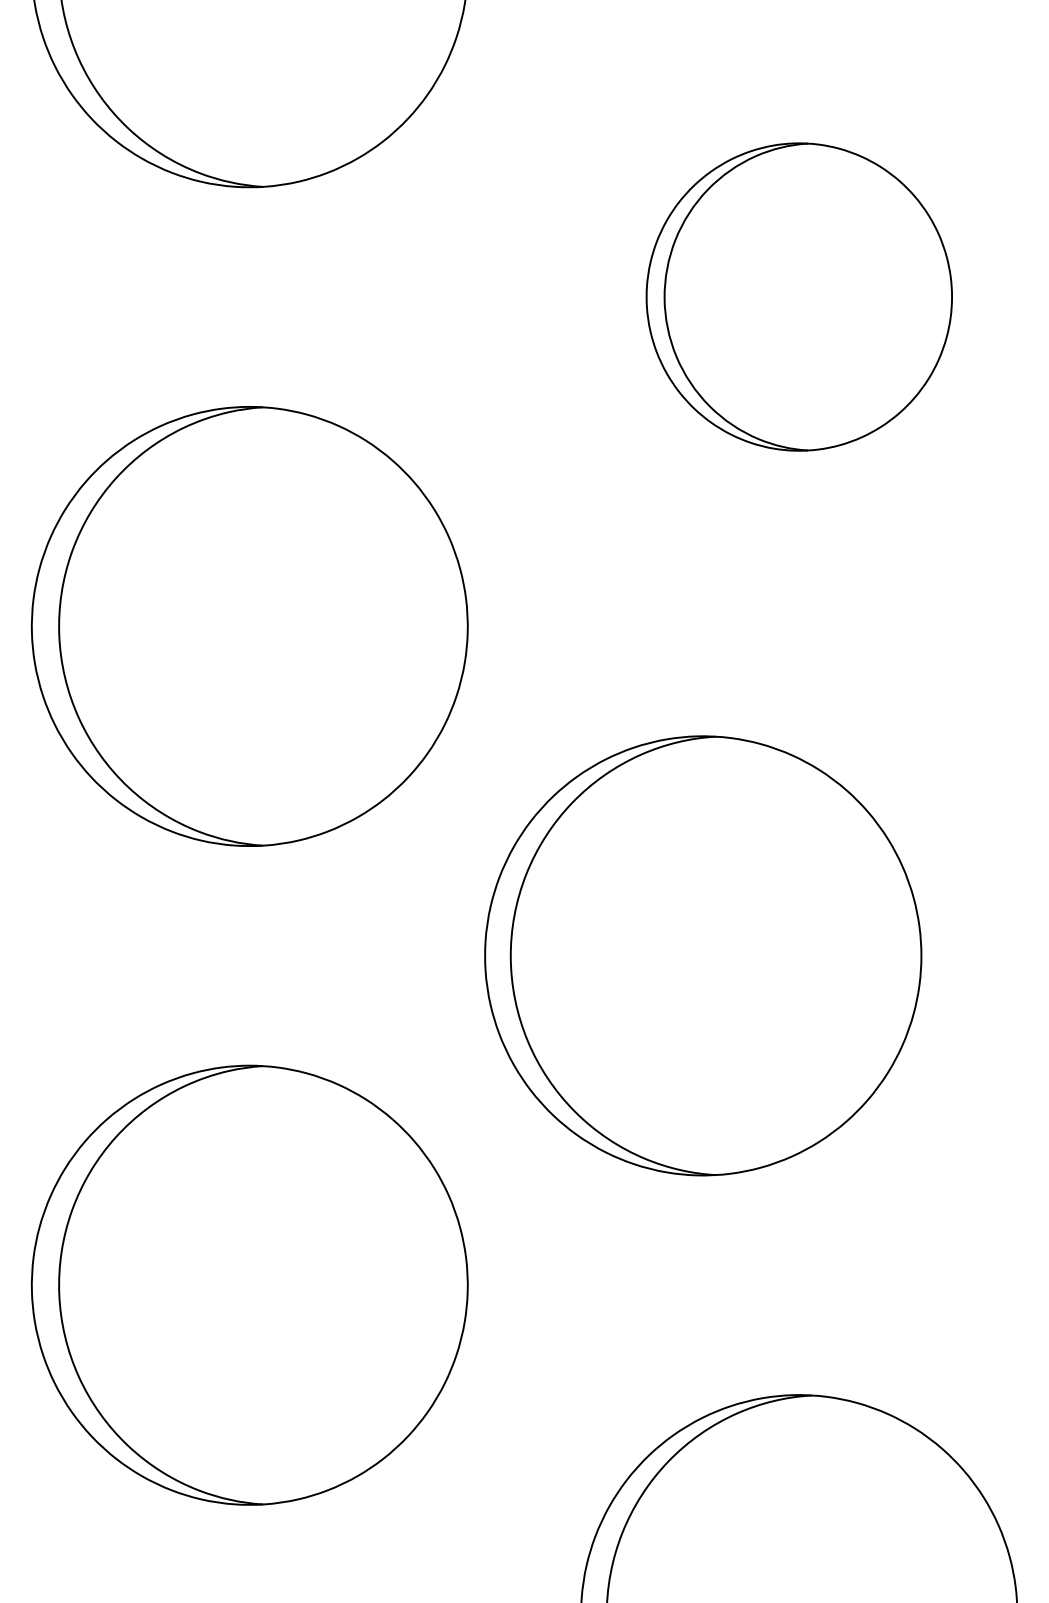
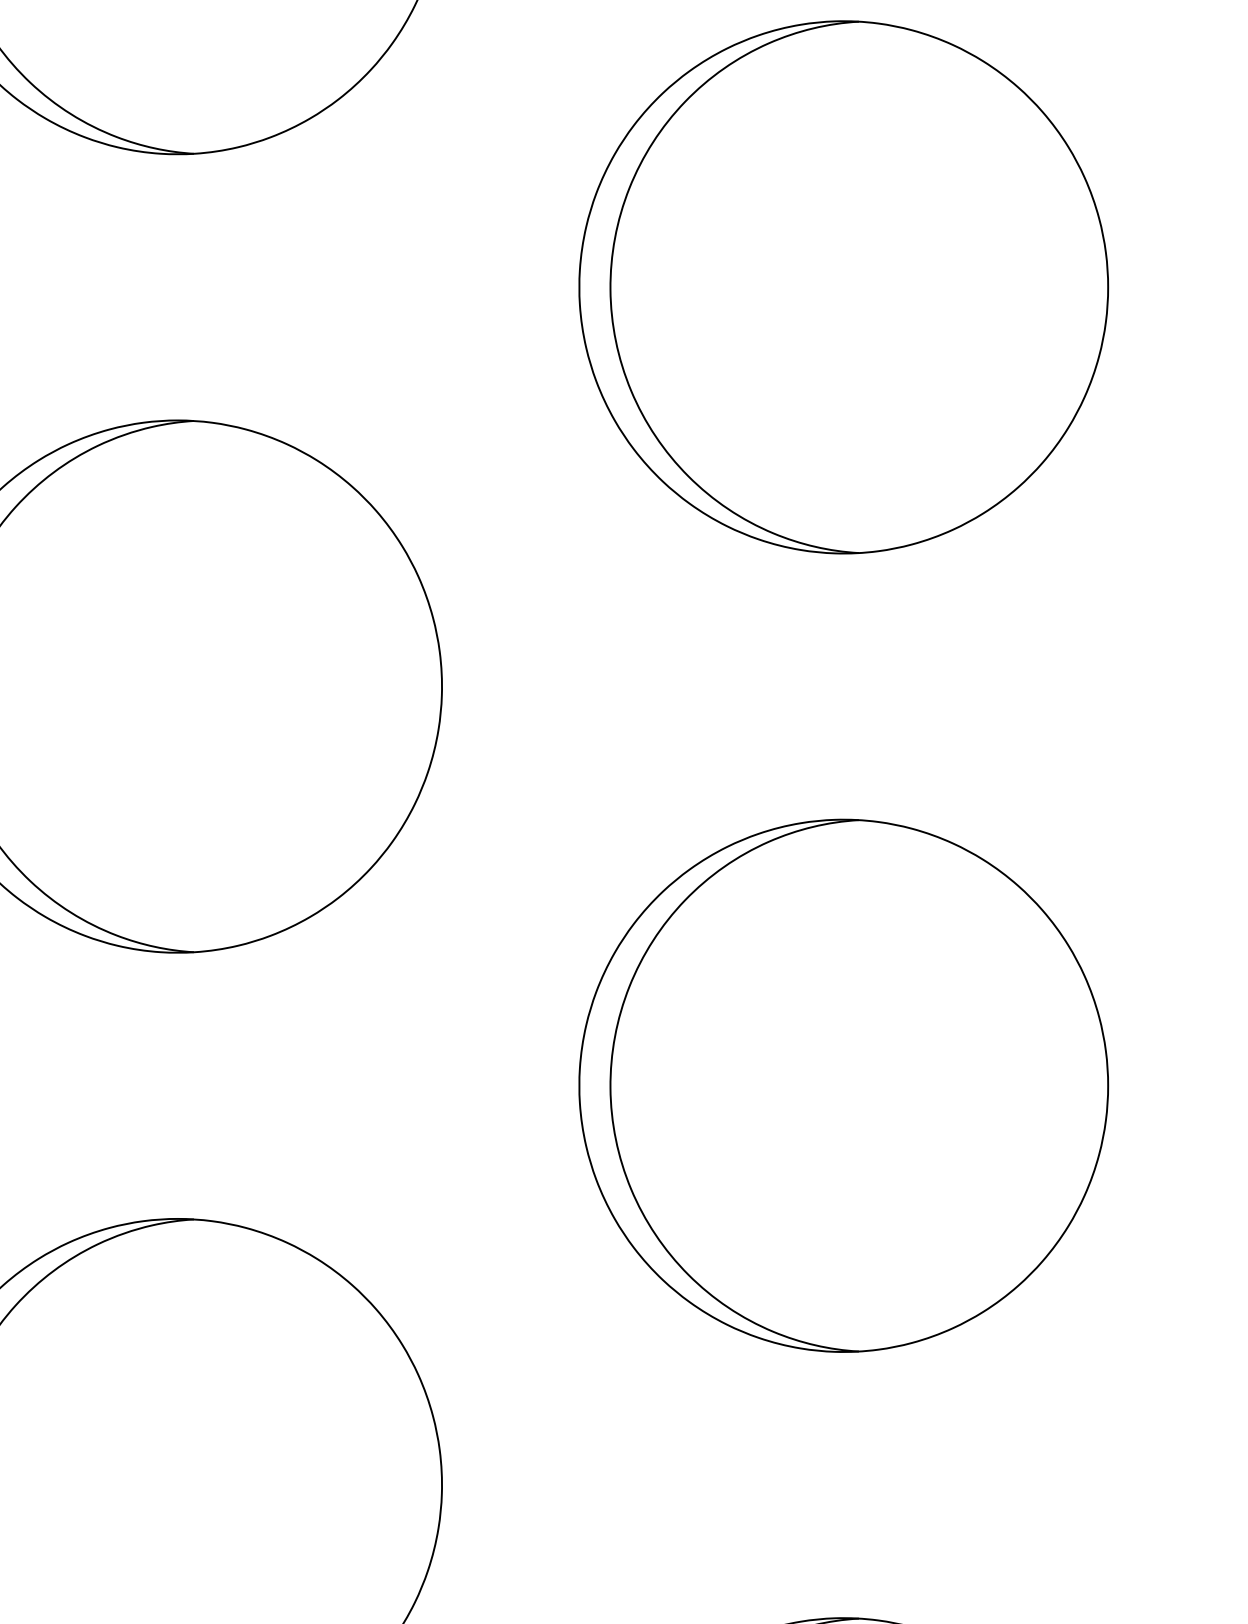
part: (799, 296) -> (844, 286), size x1.43
part: (703, 955) -> (844, 1085), moved

